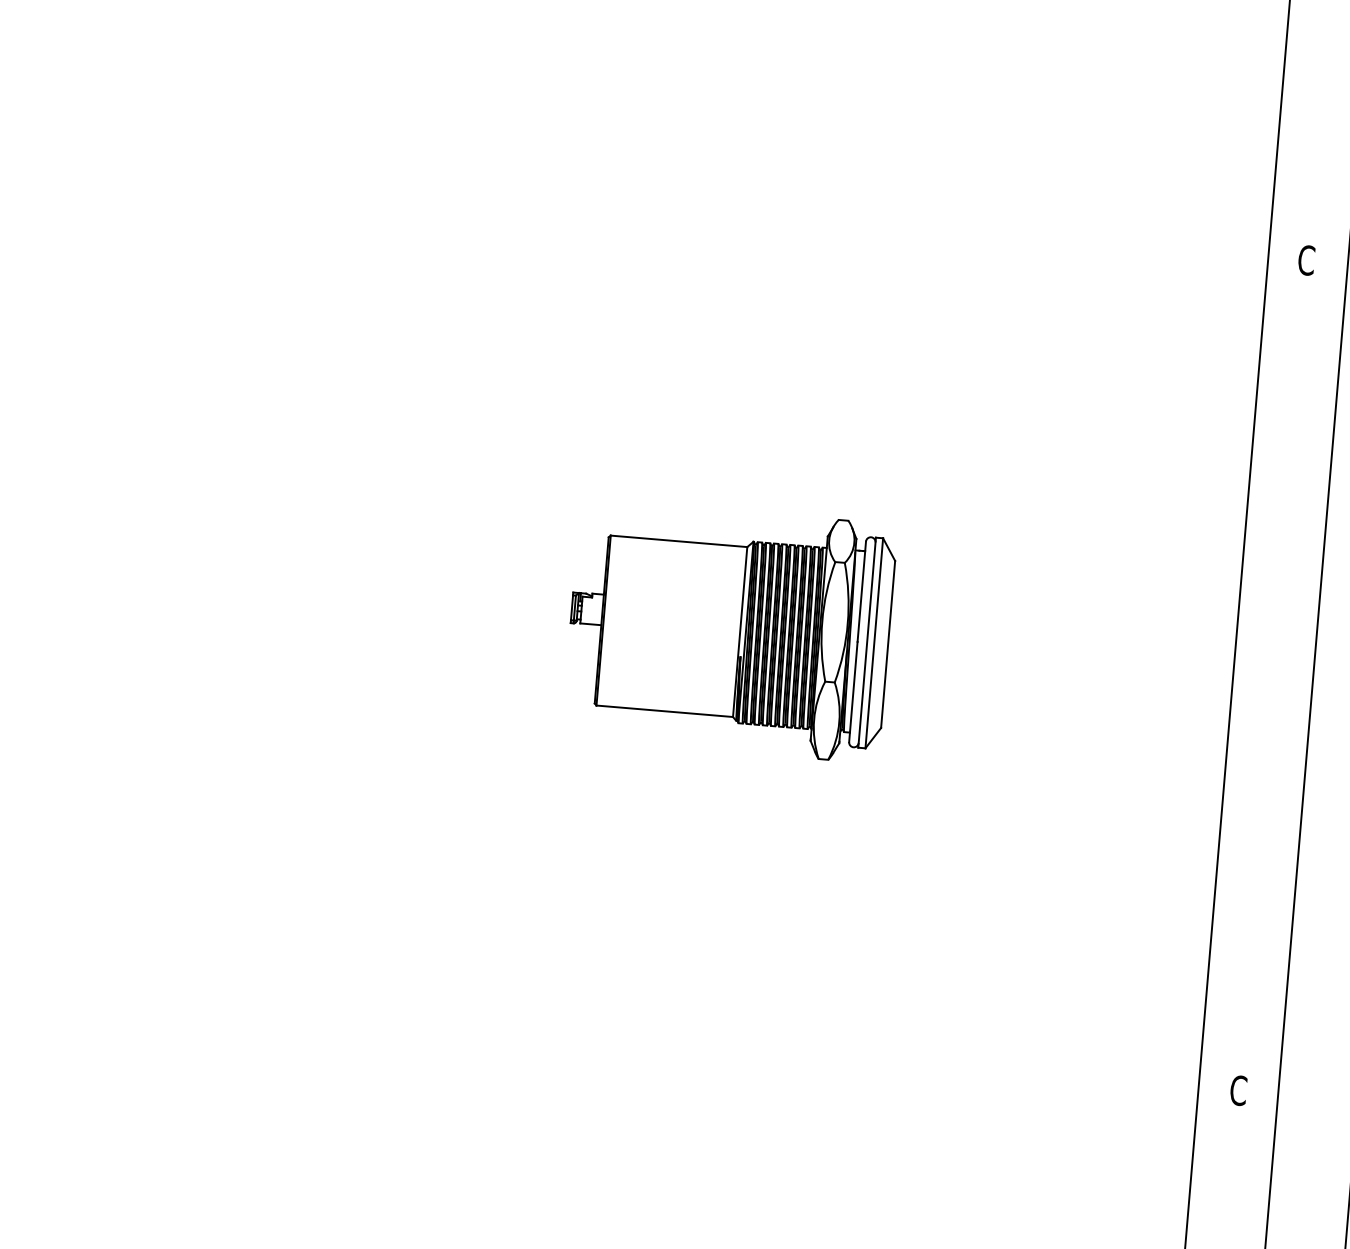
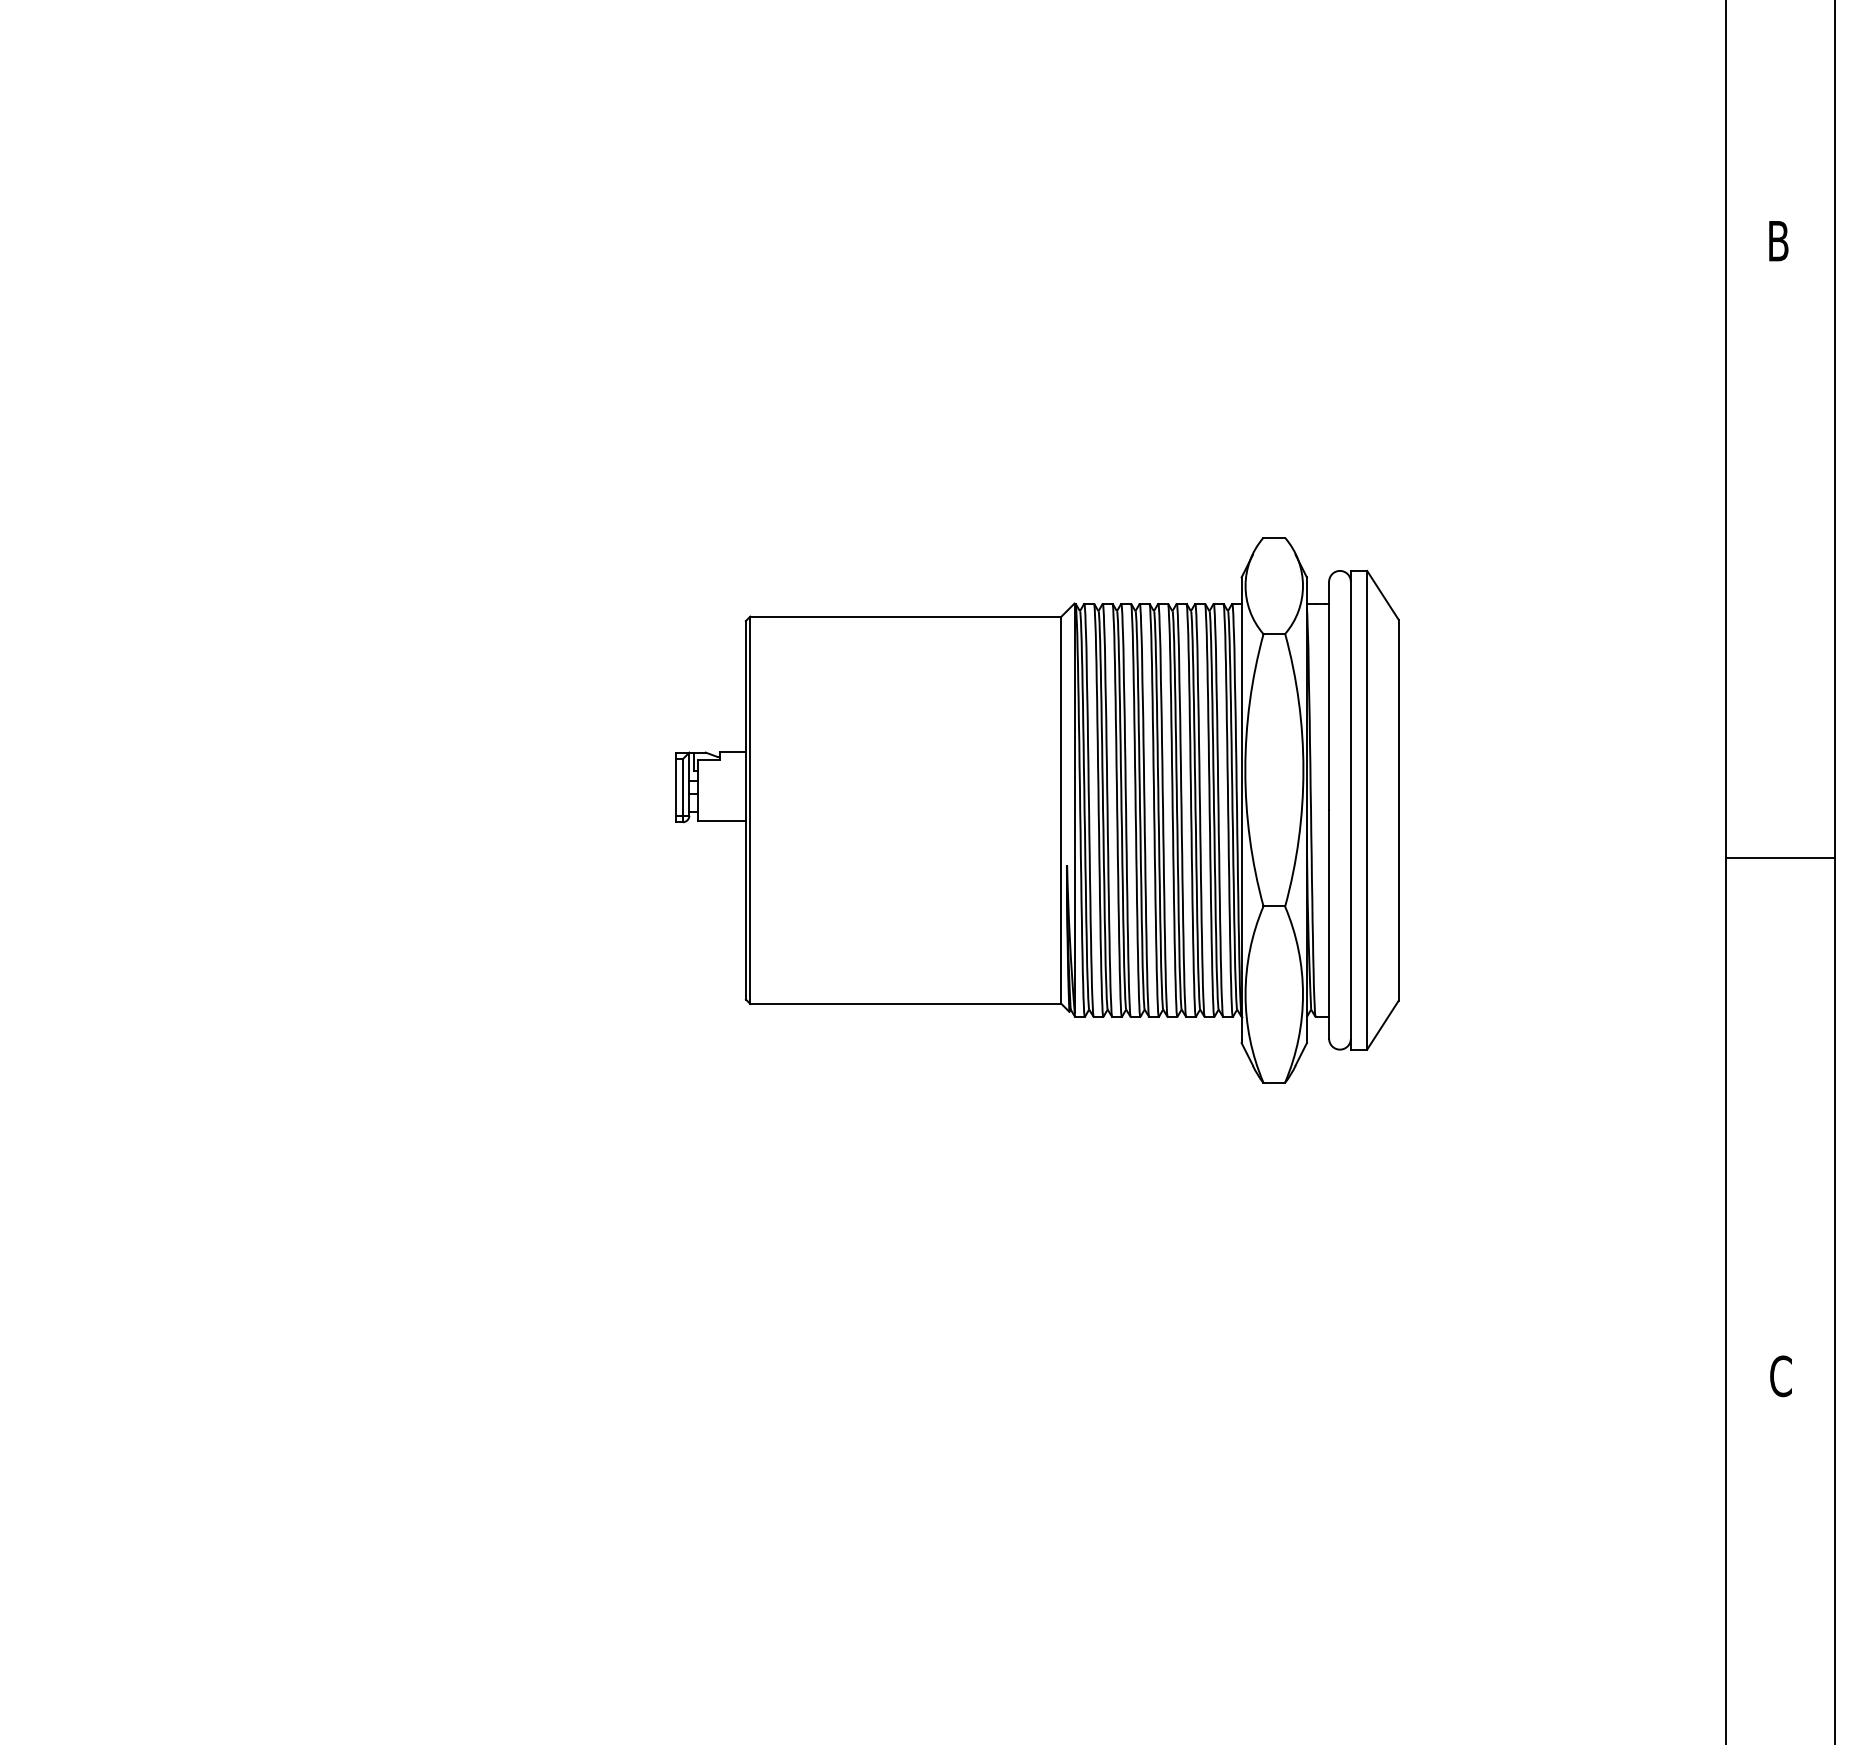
text: (1306, 259) -> (1778, 240), C -> B
part: (729, 631) -> (1037, 810), size x1.67
line: (1270, 711) -> (1780, 857), added

